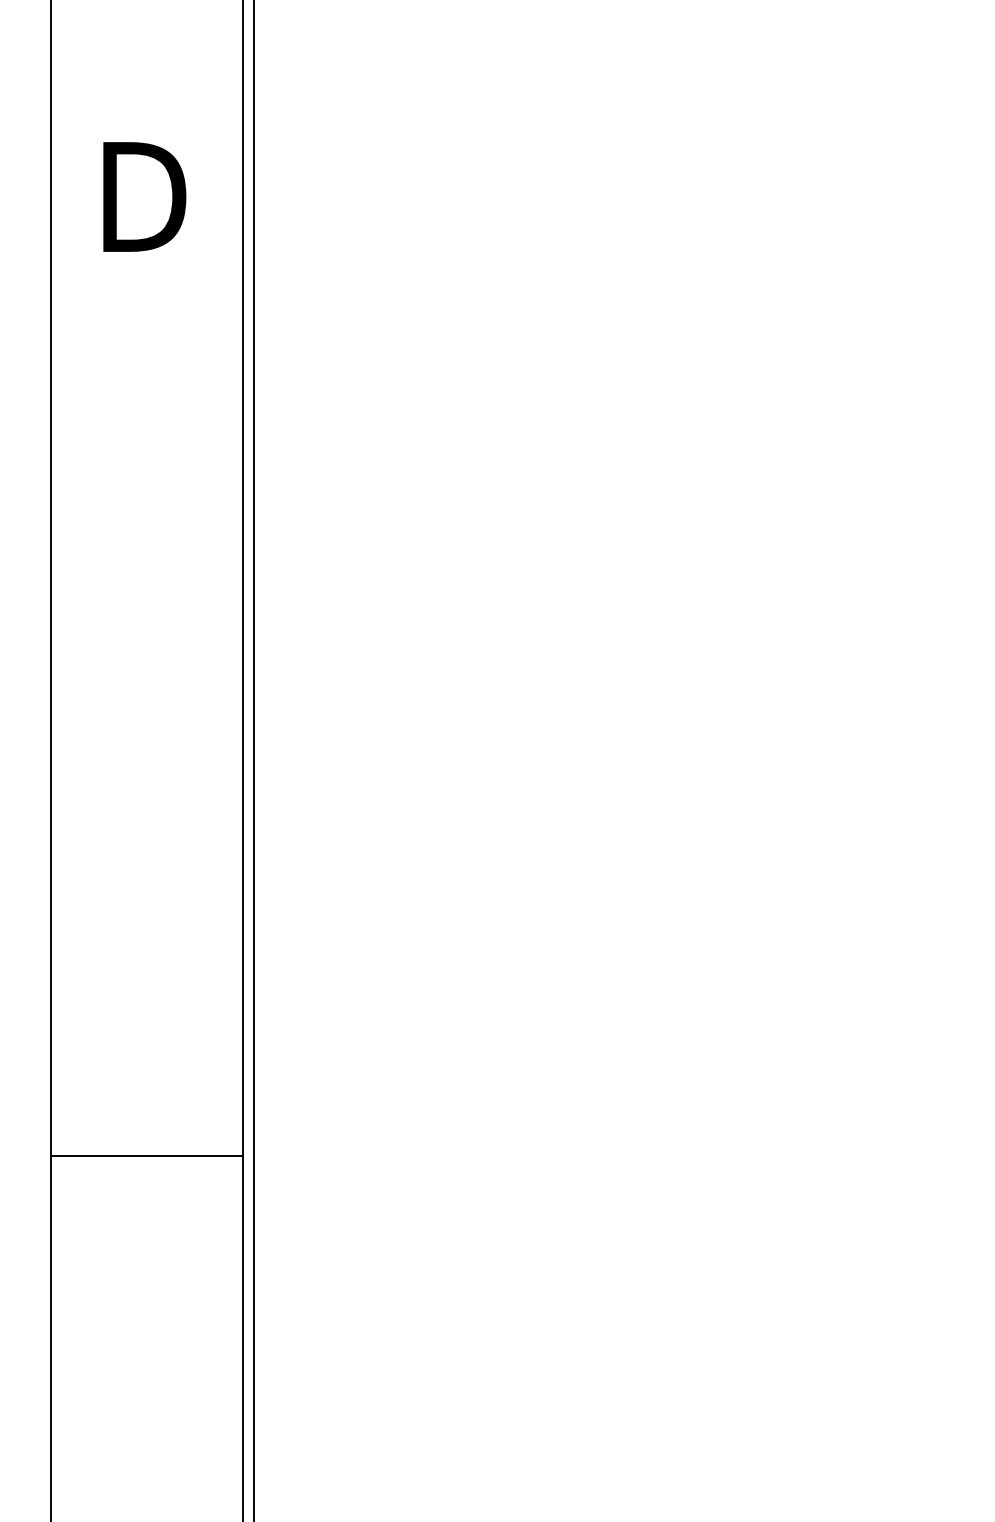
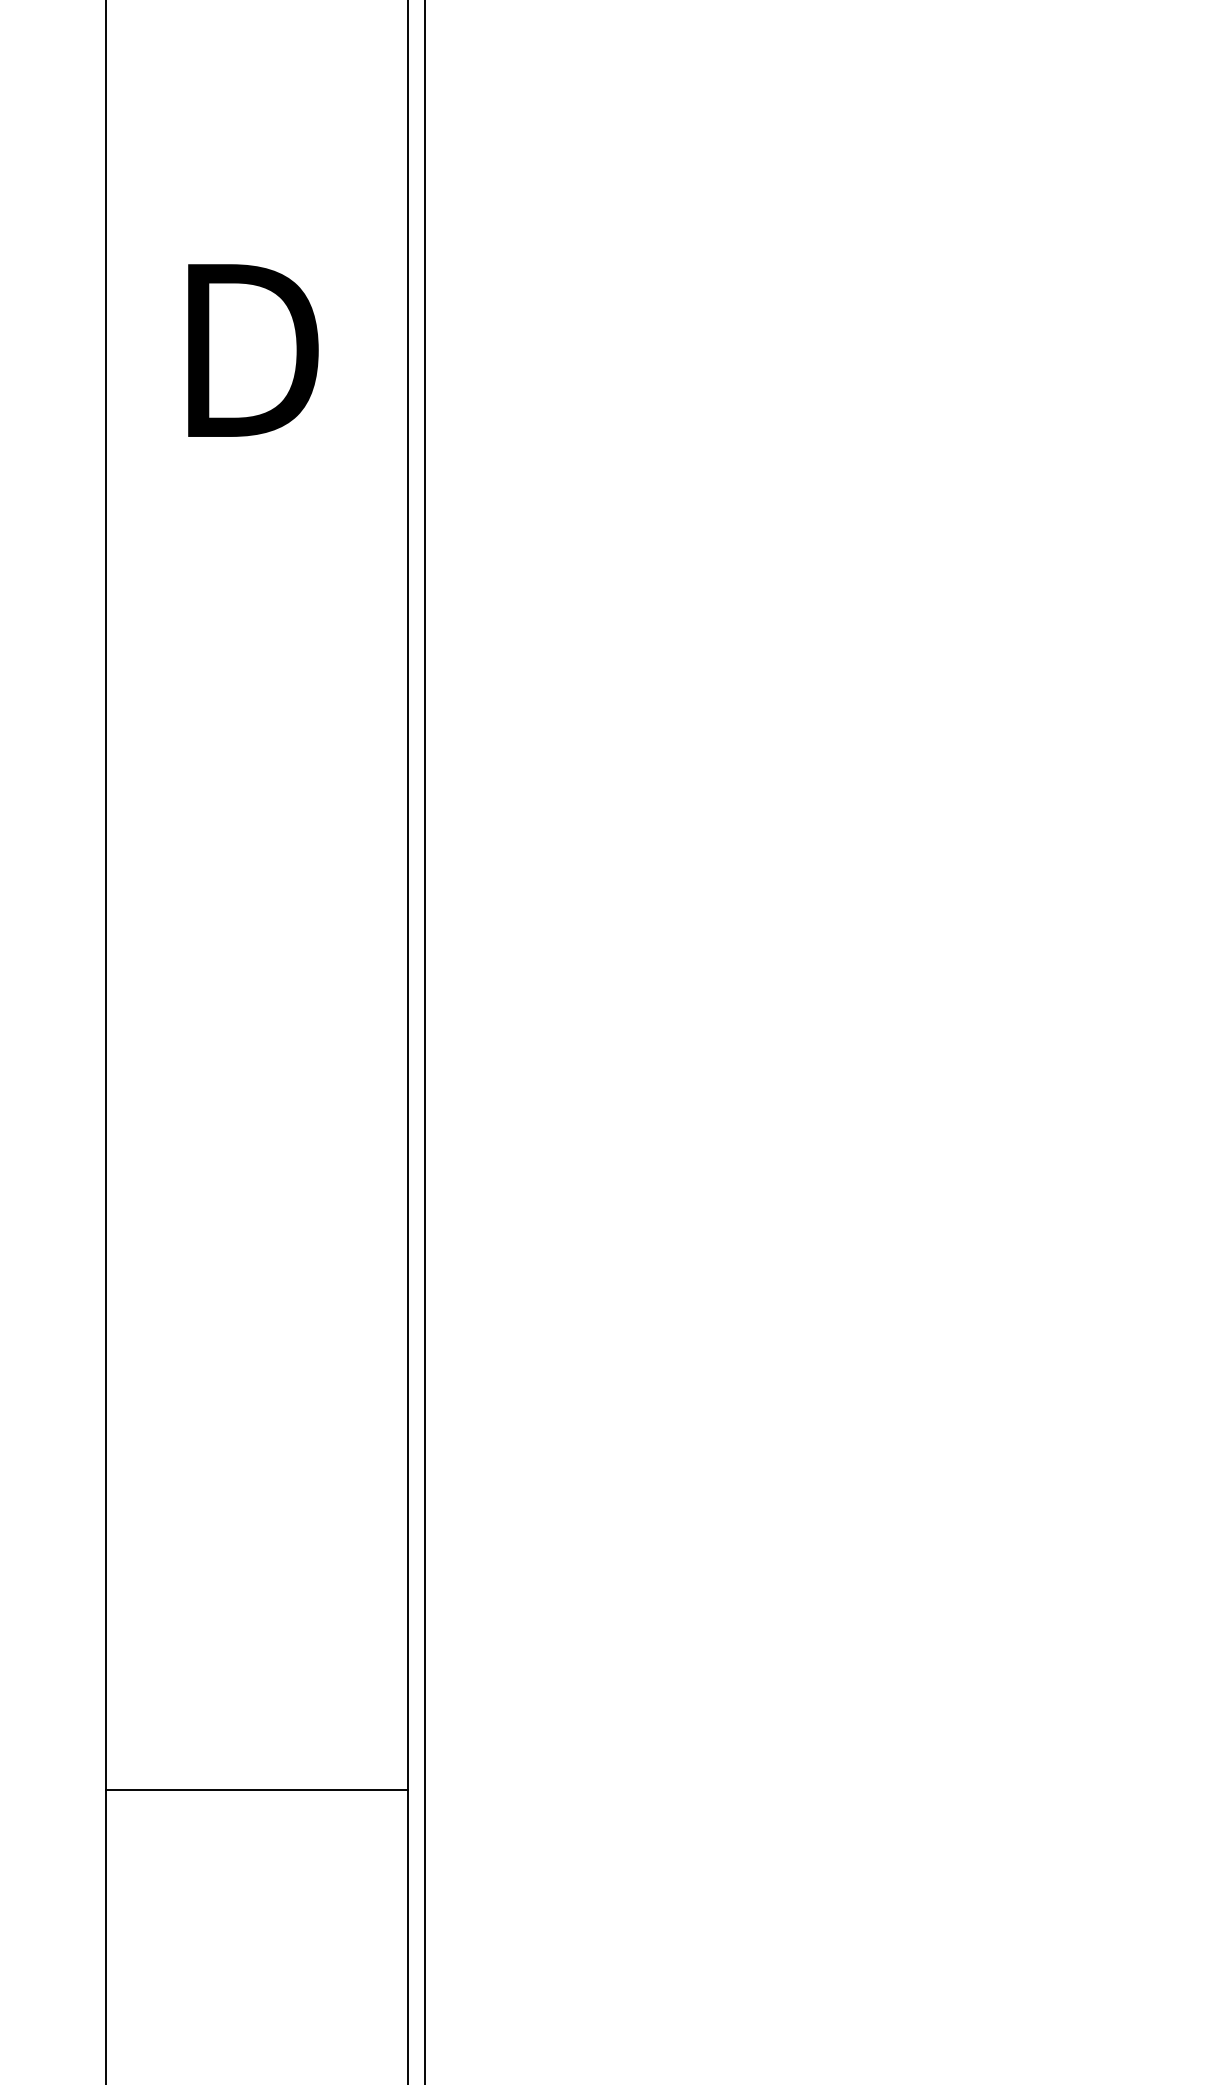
line: (146, 1156) -> (256, 1791), moved

